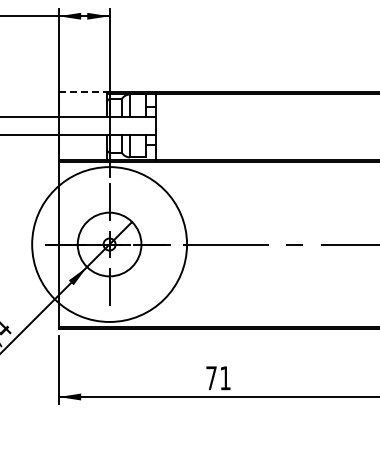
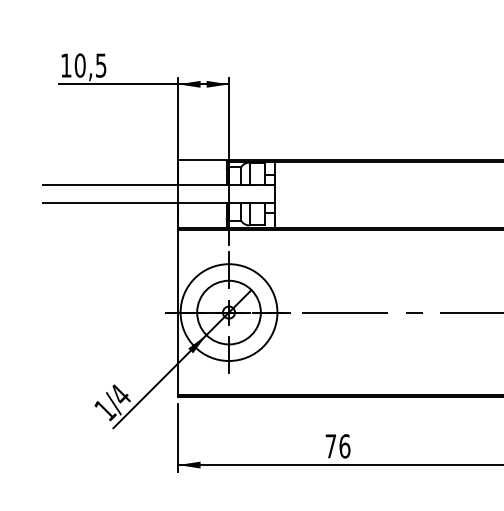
line: (83, 92) -> (202, 160), dashed -> solid
circle: (109, 244) -> (228, 312), size x0.62
text: (225, 378) -> (344, 446), 71 -> 76

